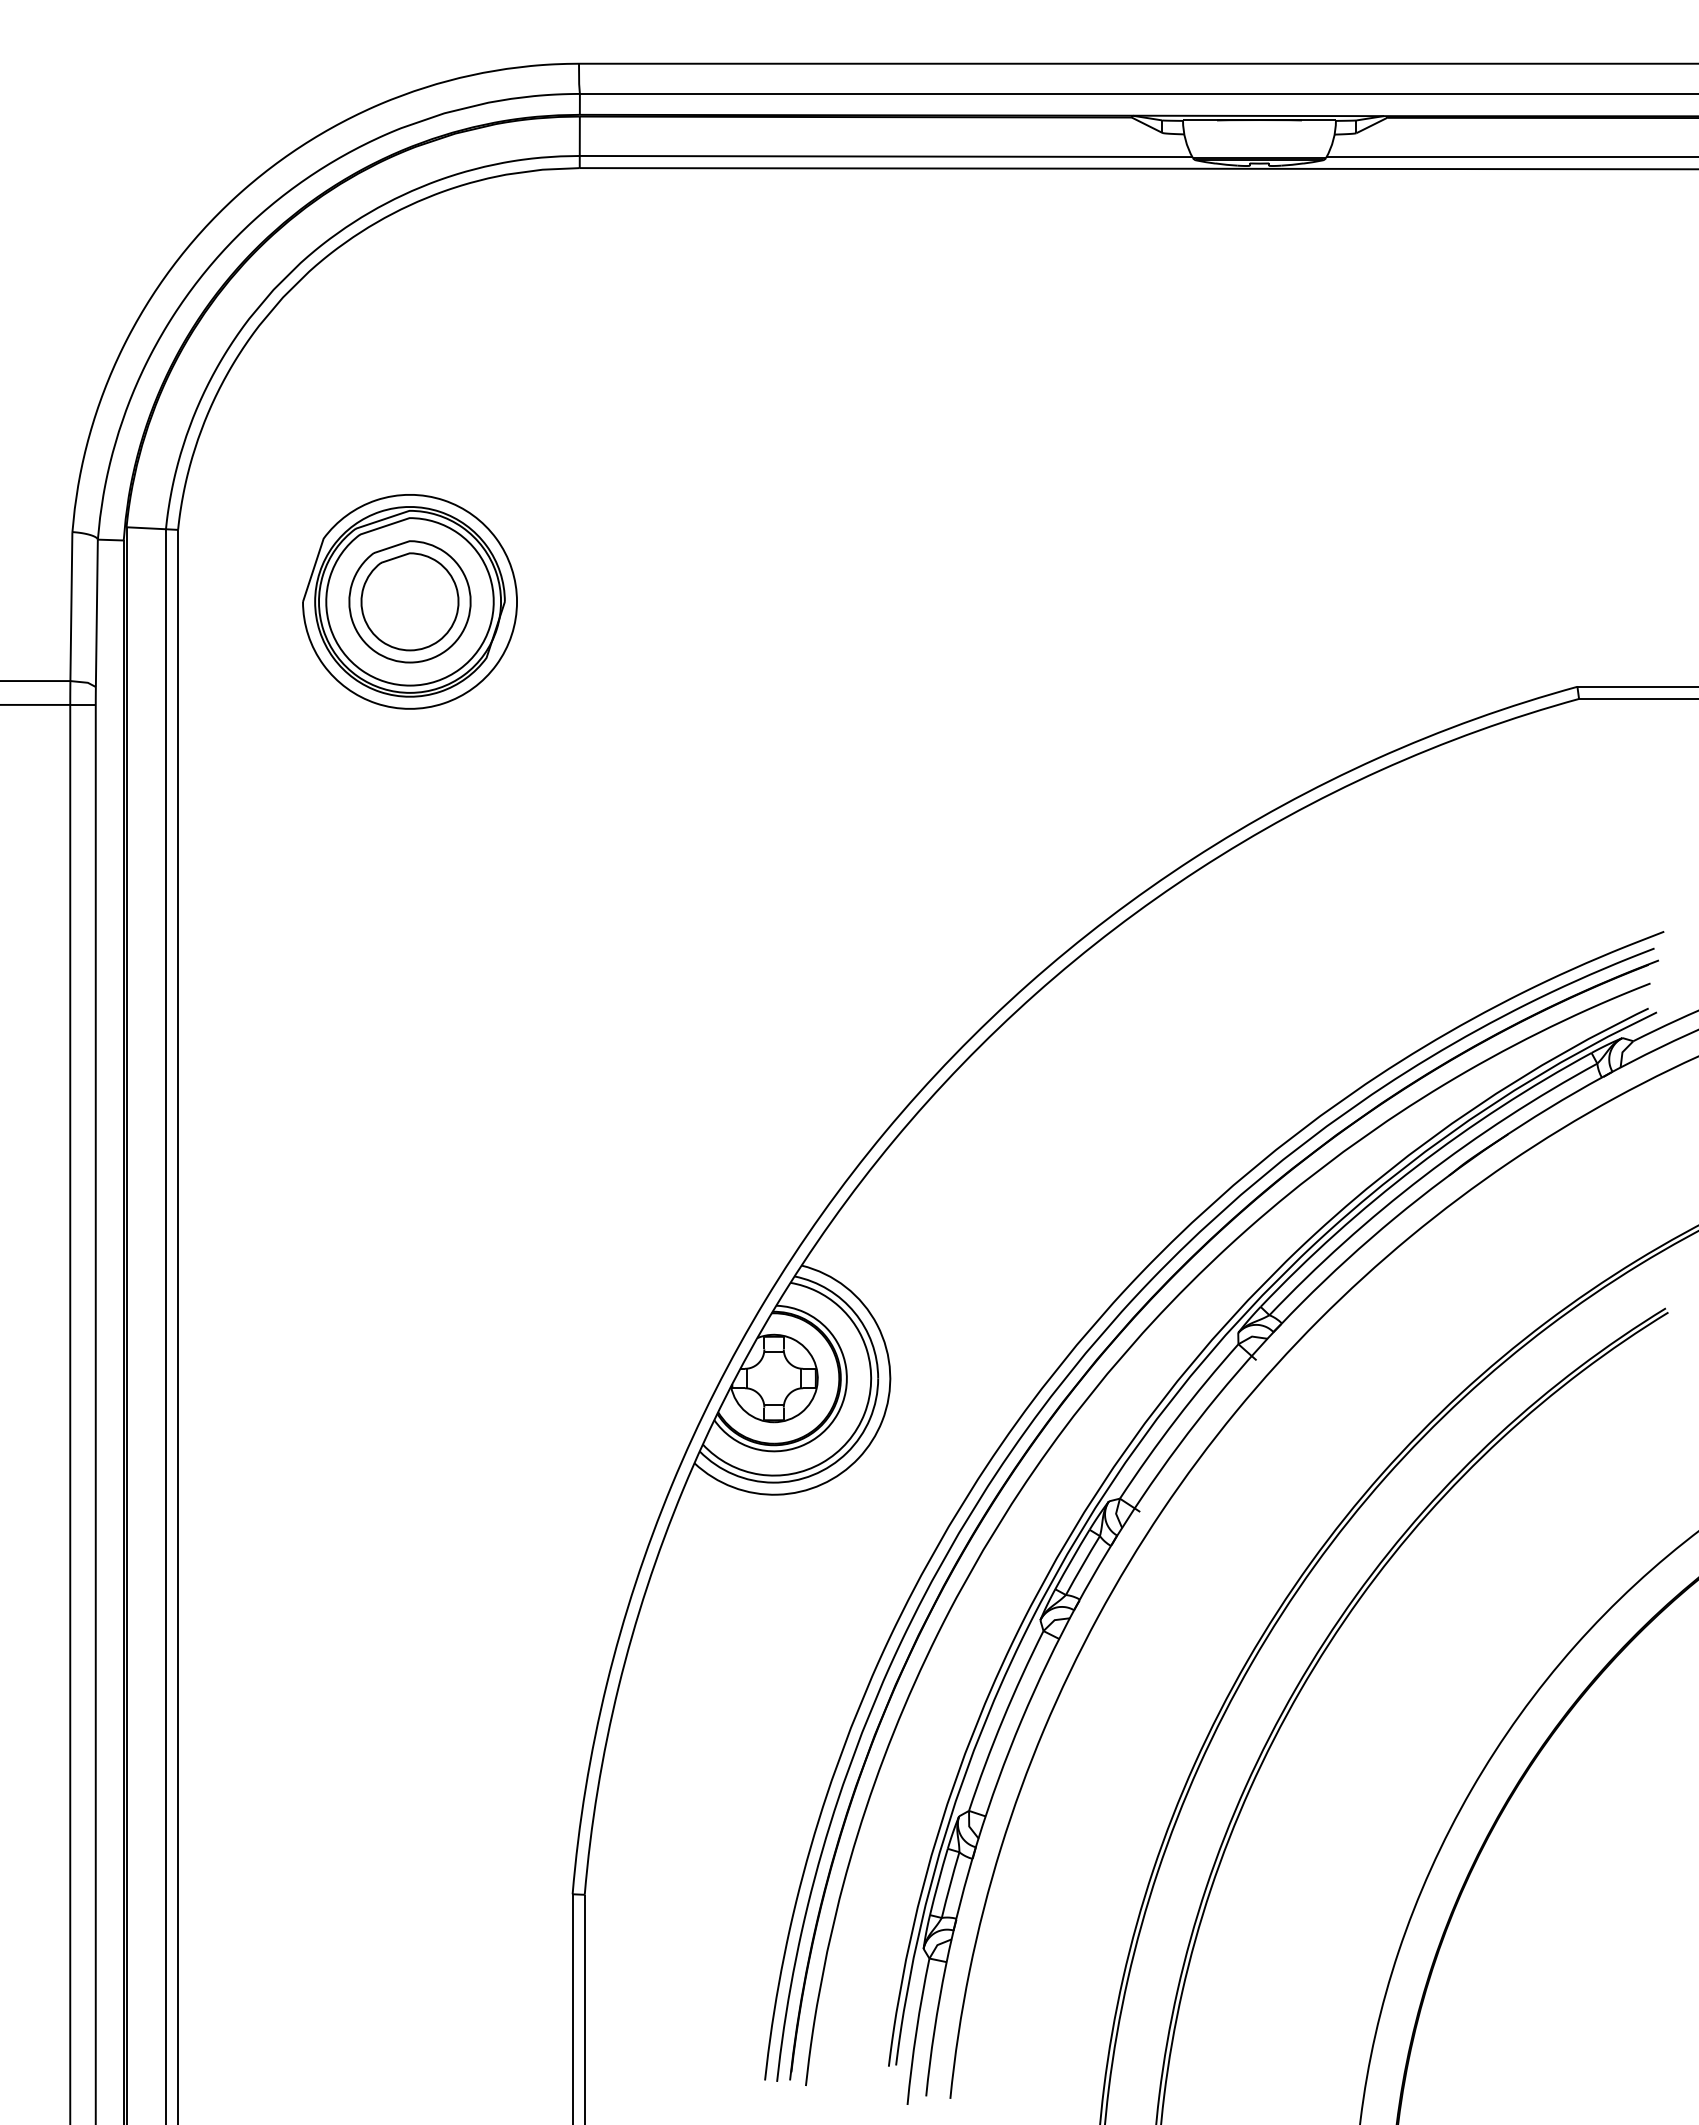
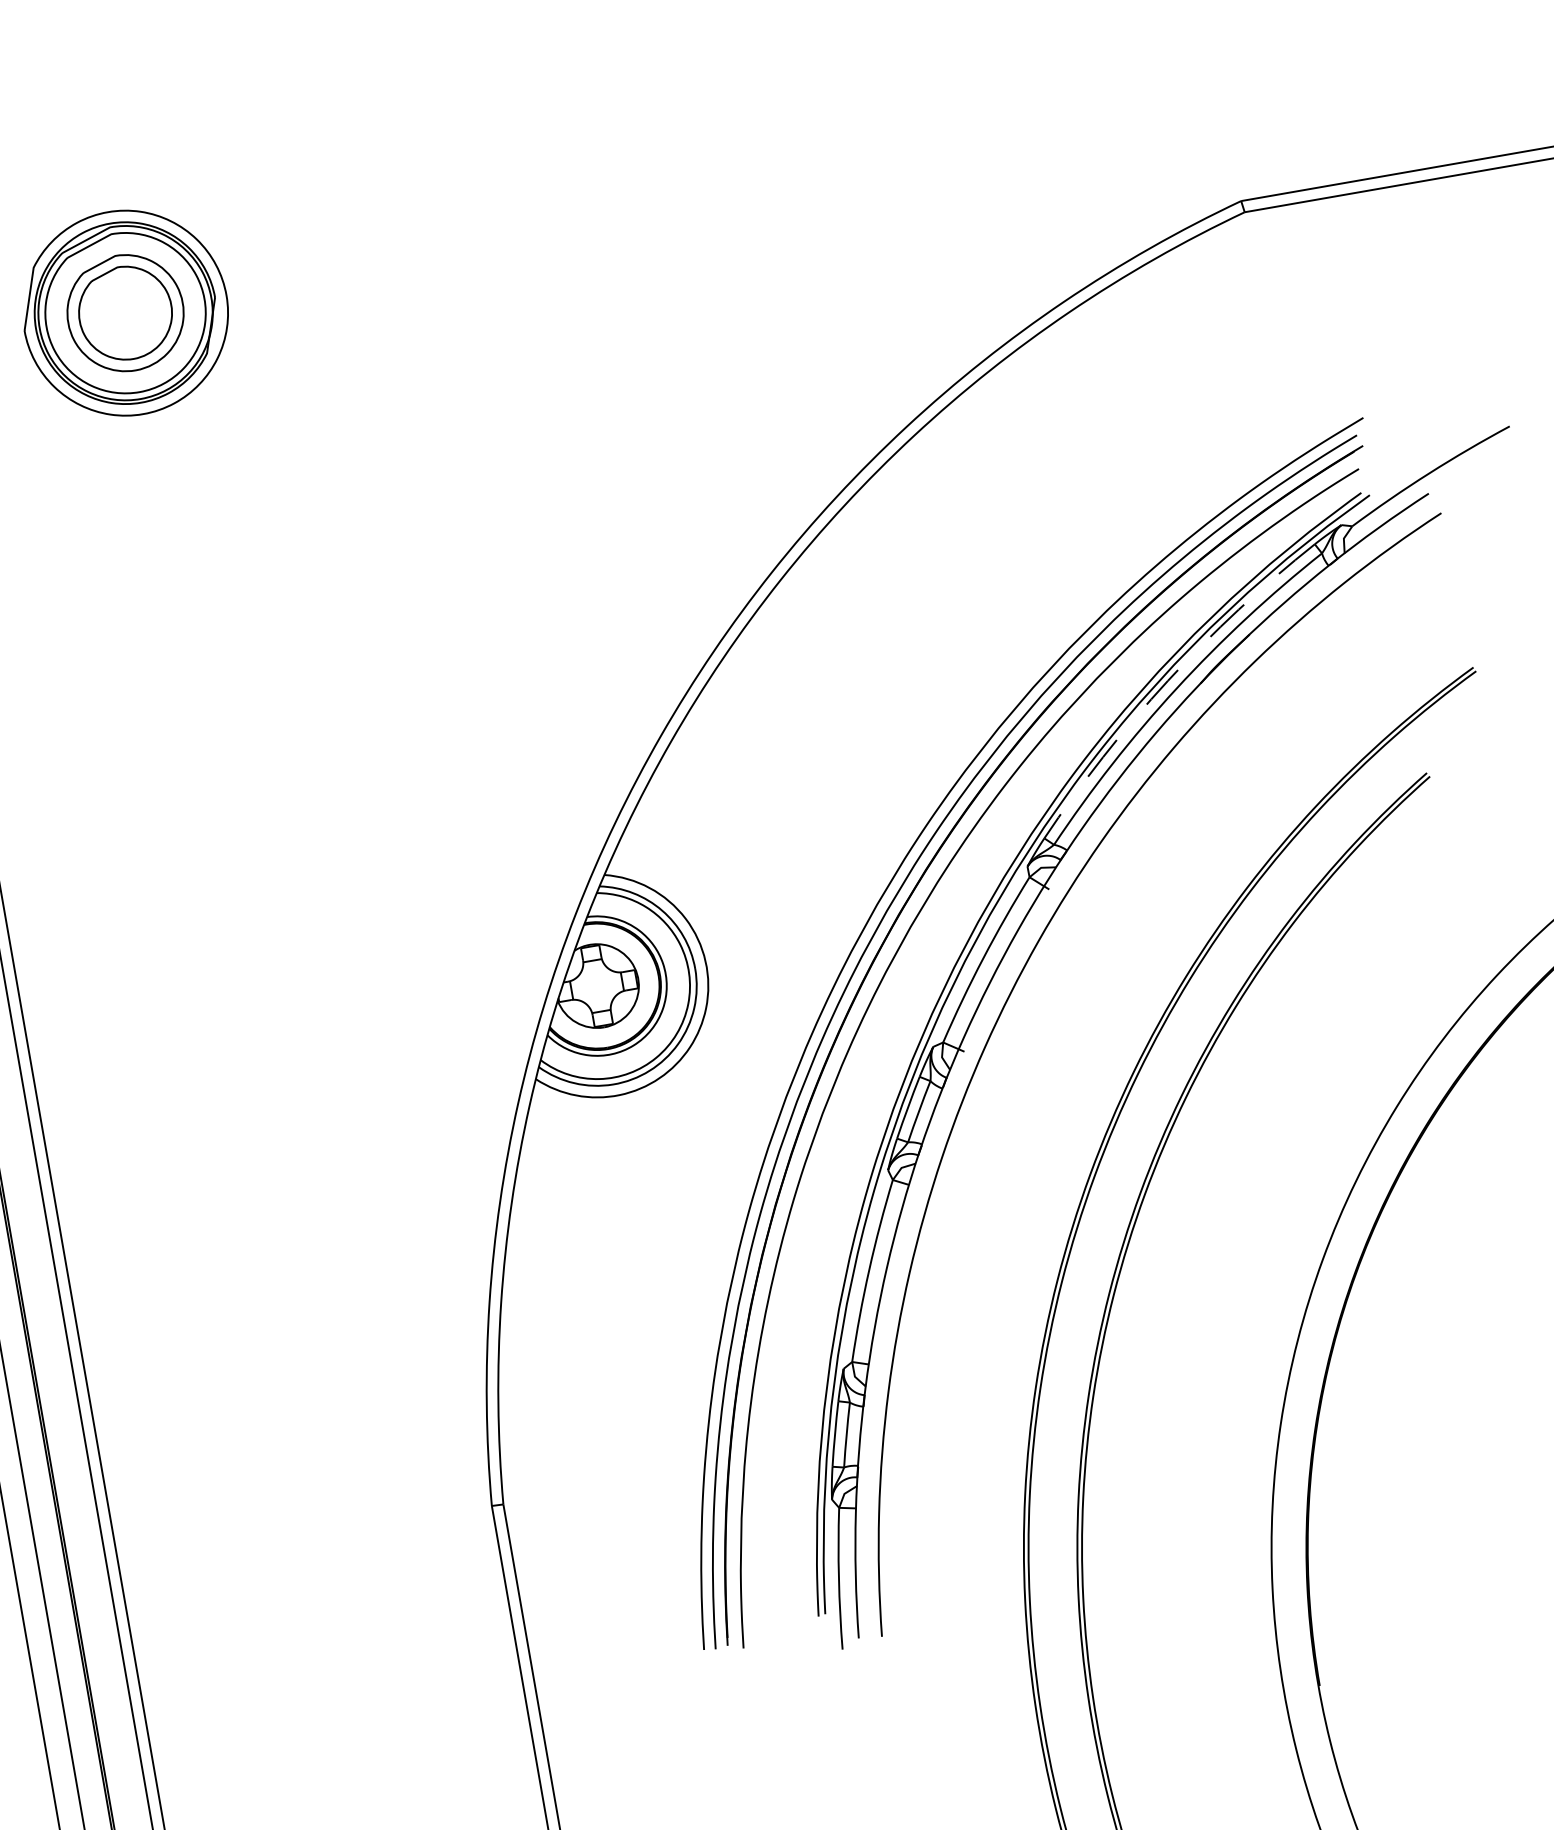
line: (1416, 1166) -> (1168, 680), solid -> dashed

